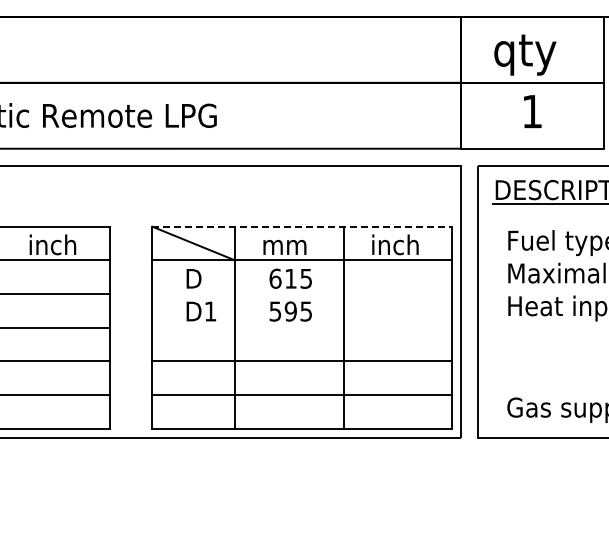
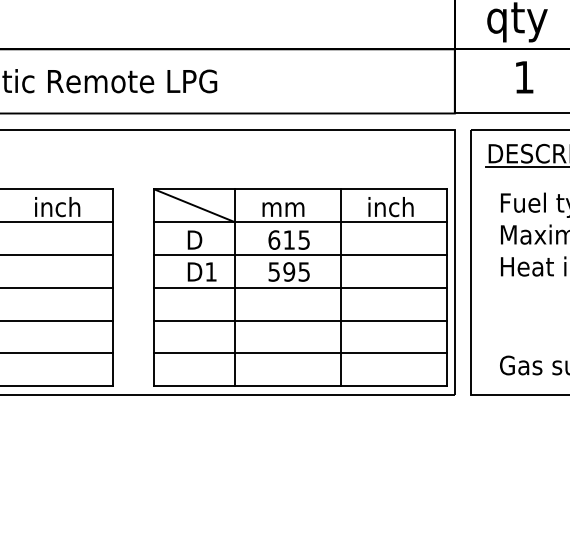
line: (302, 226) -> (300, 189), dashed -> solid
line: (302, 294) -> (300, 255), added
line: (302, 327) -> (300, 287), added

